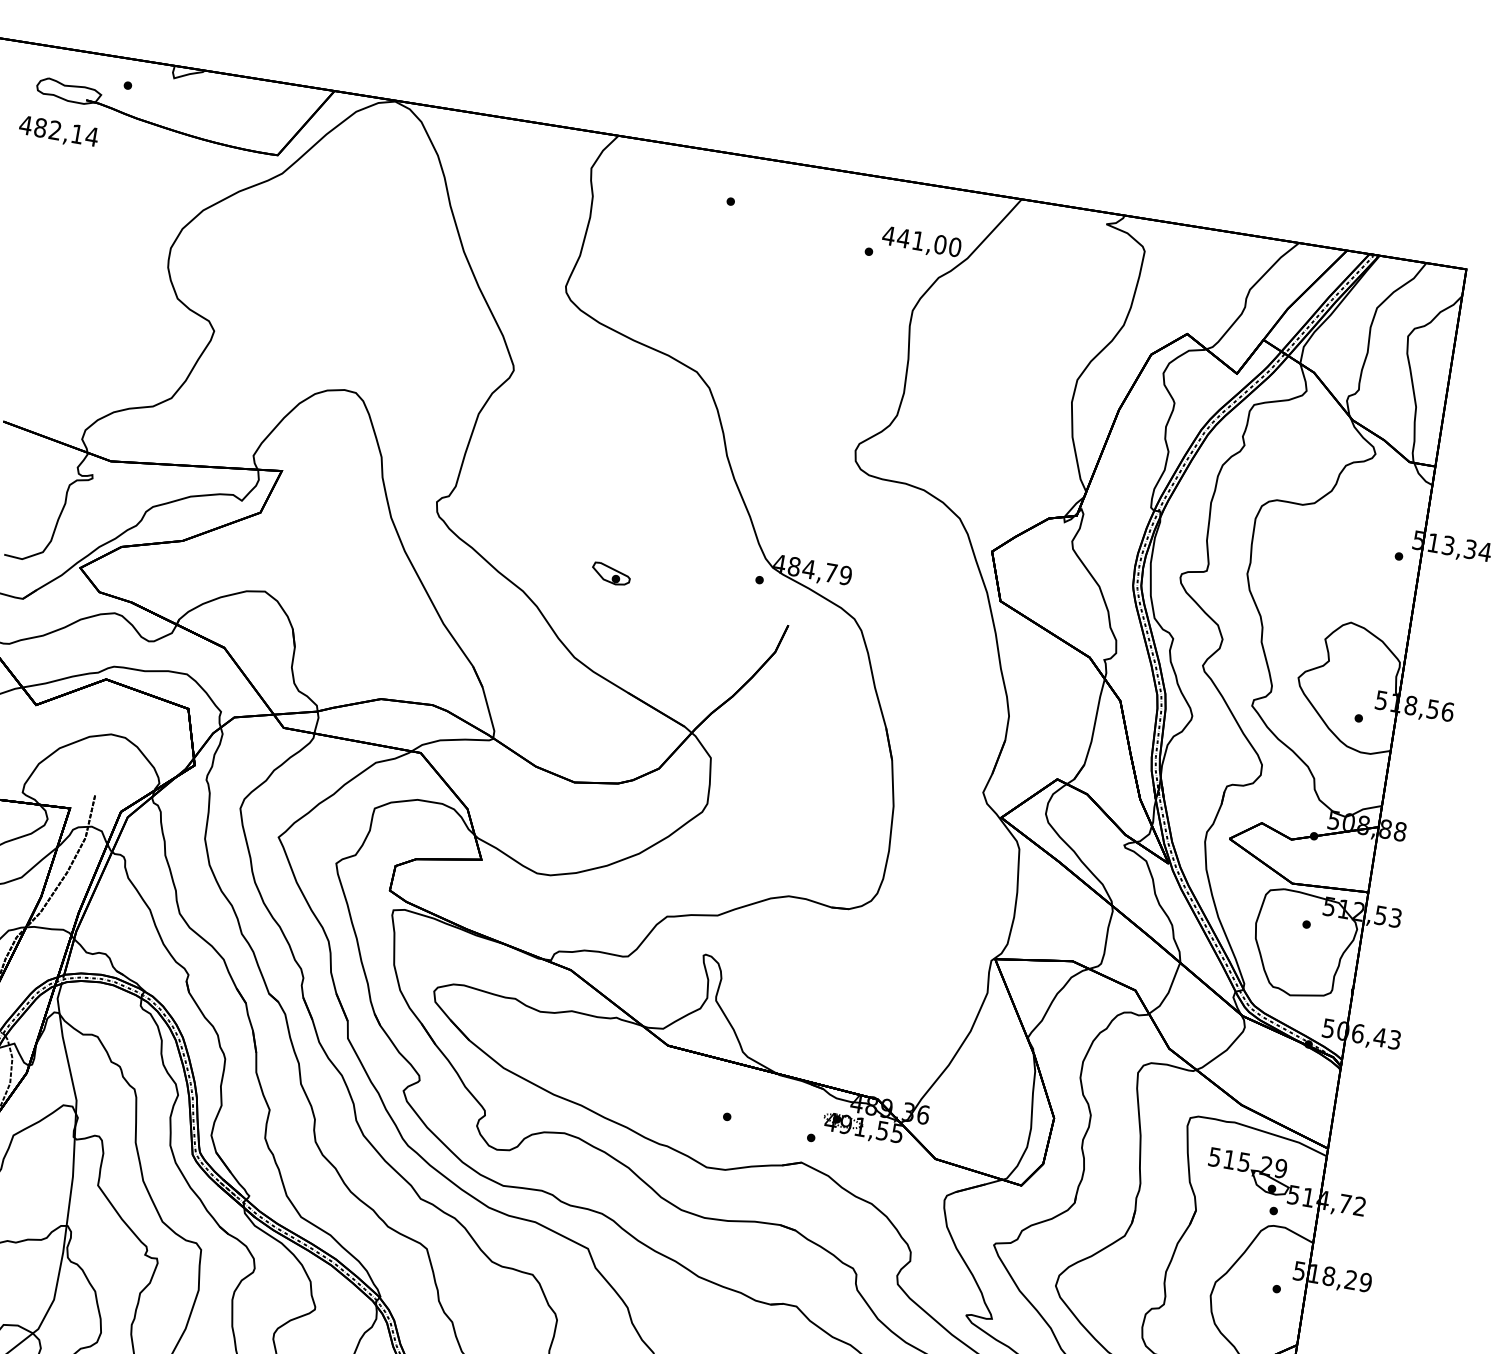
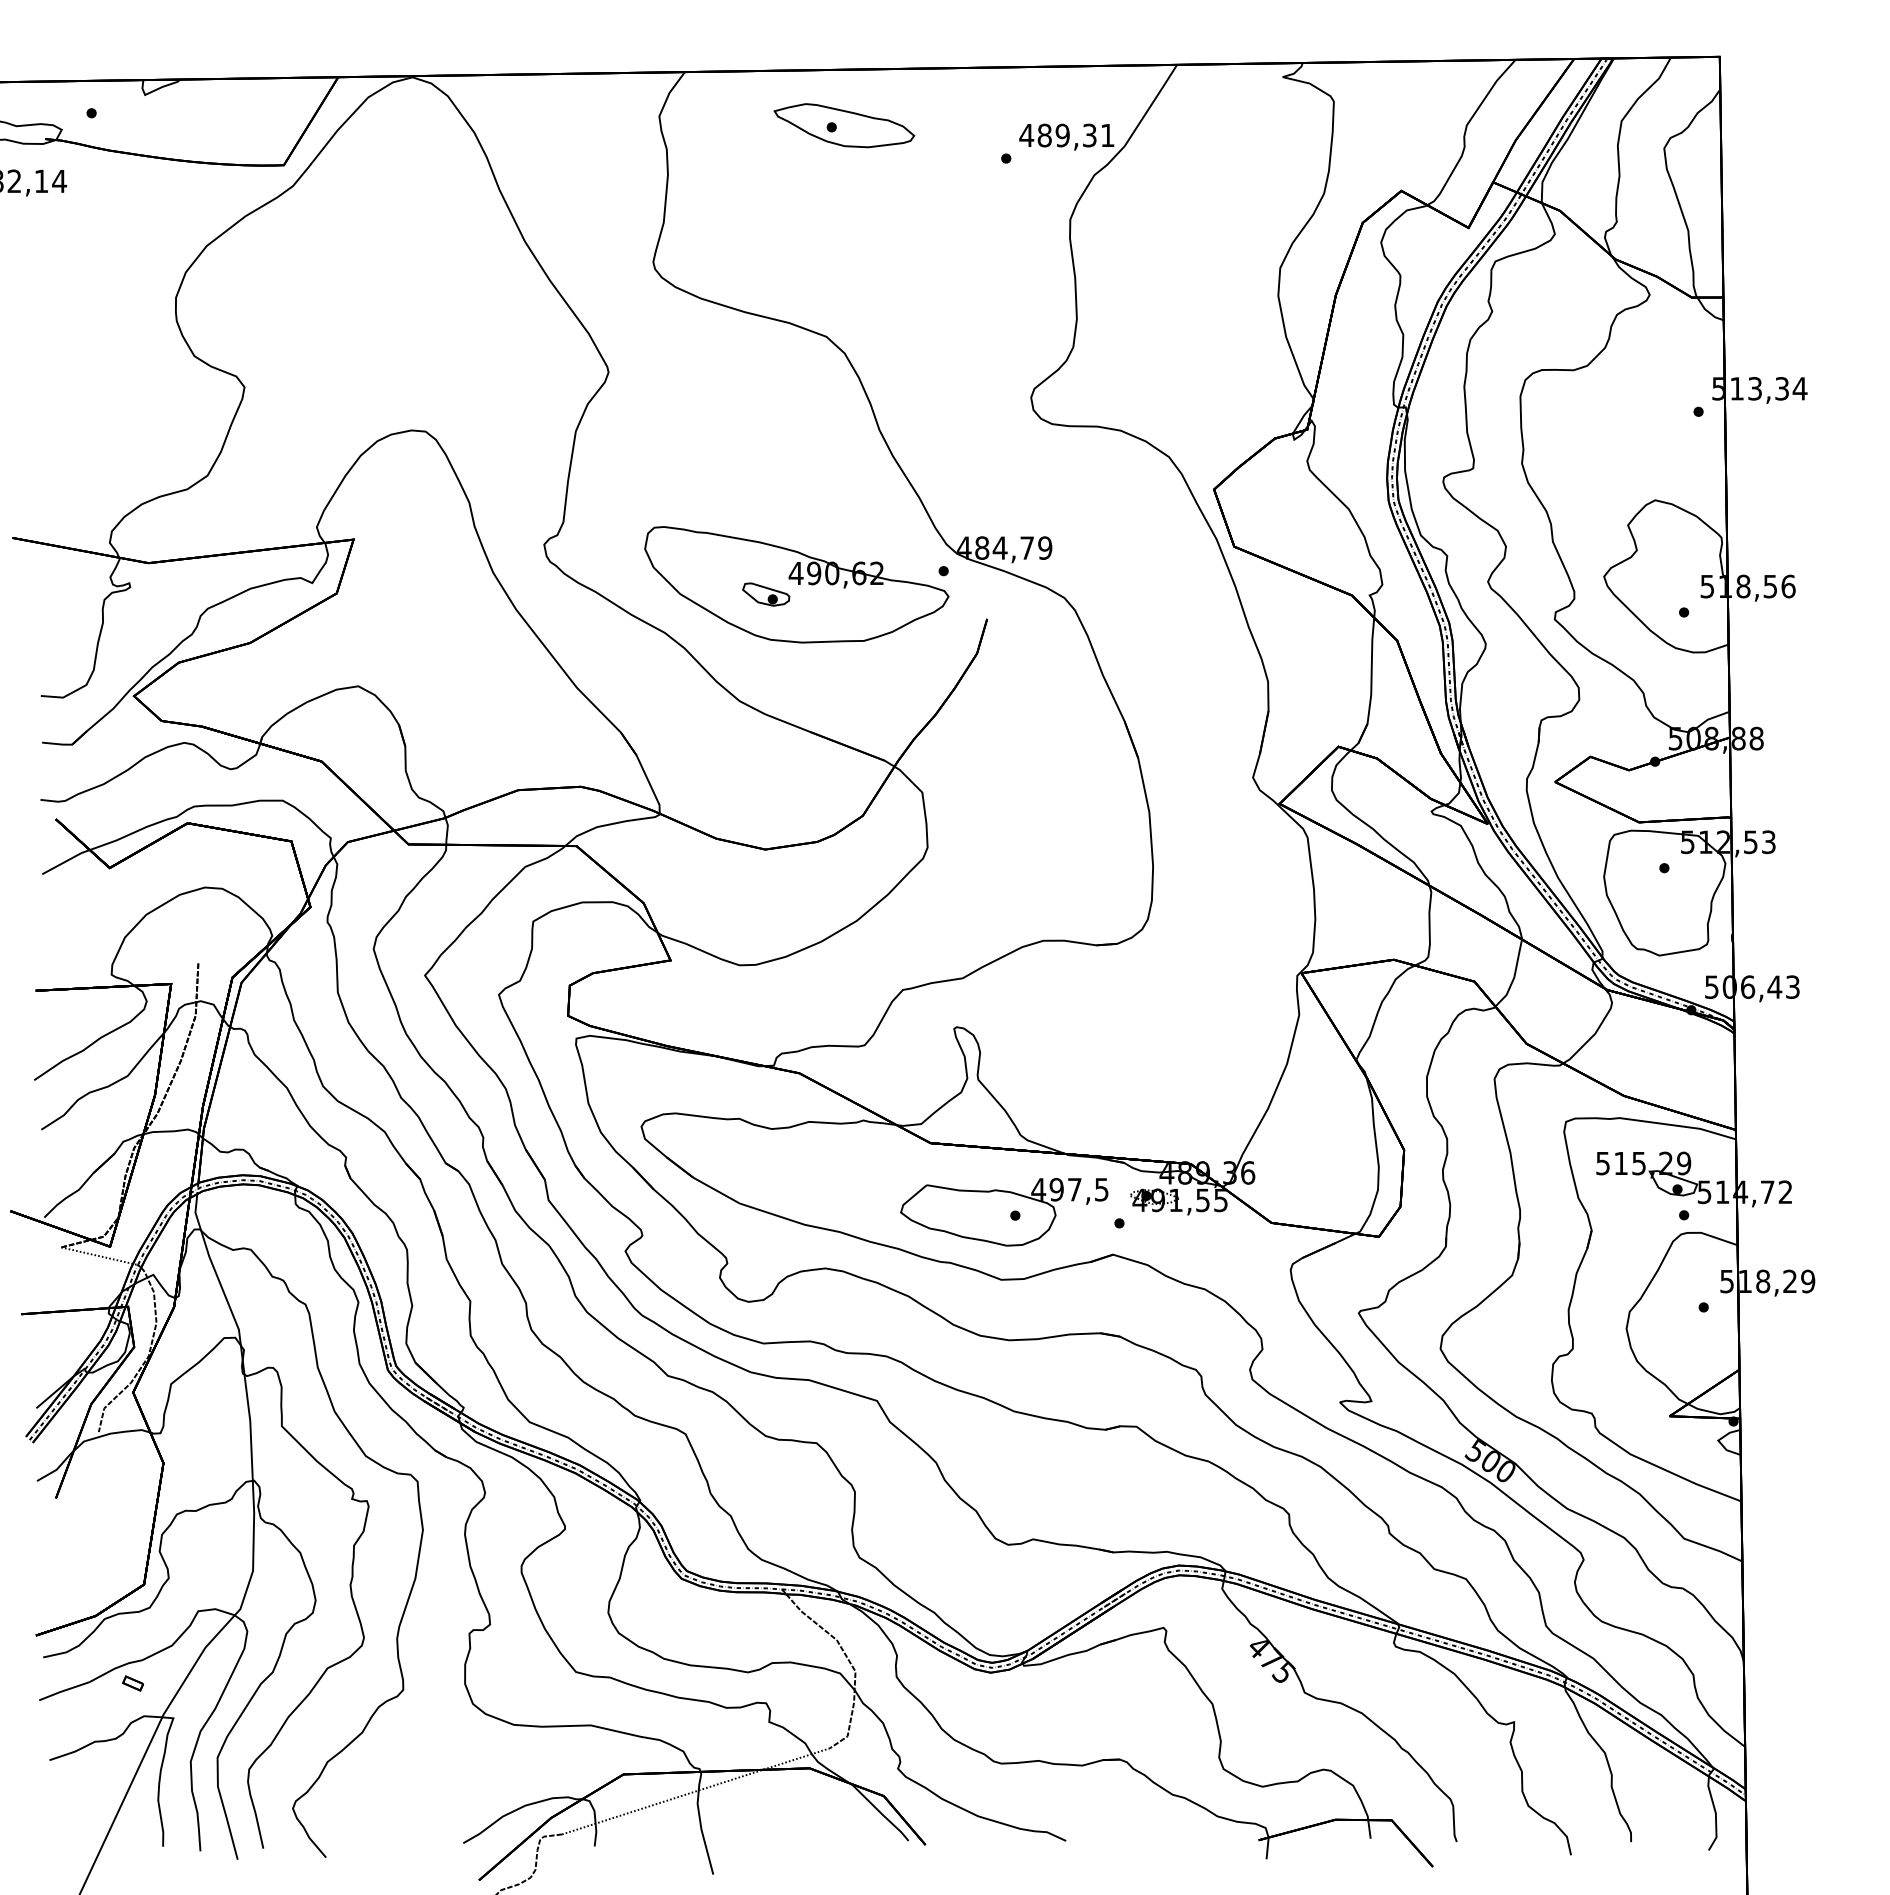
part: (741, 201) -> (844, 125), added
text: (928, 242) -> (1075, 135), 441,00 -> 489,31
part: (637, 570) -> (796, 584), added
part: (718, 1111) -> (1004, 1211), added

